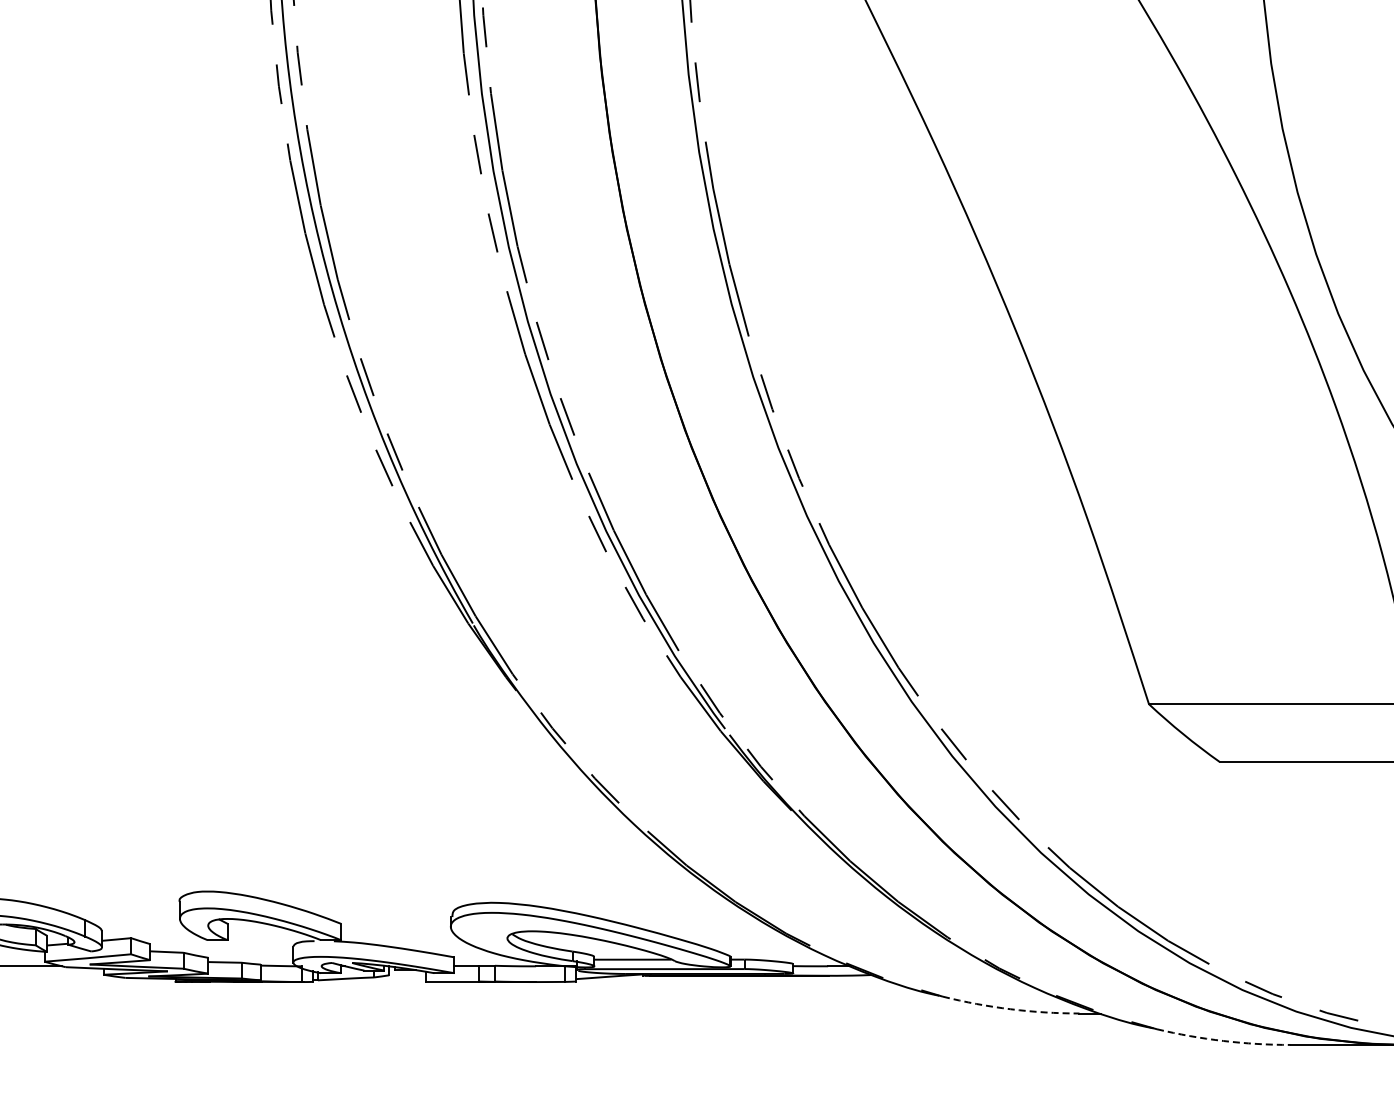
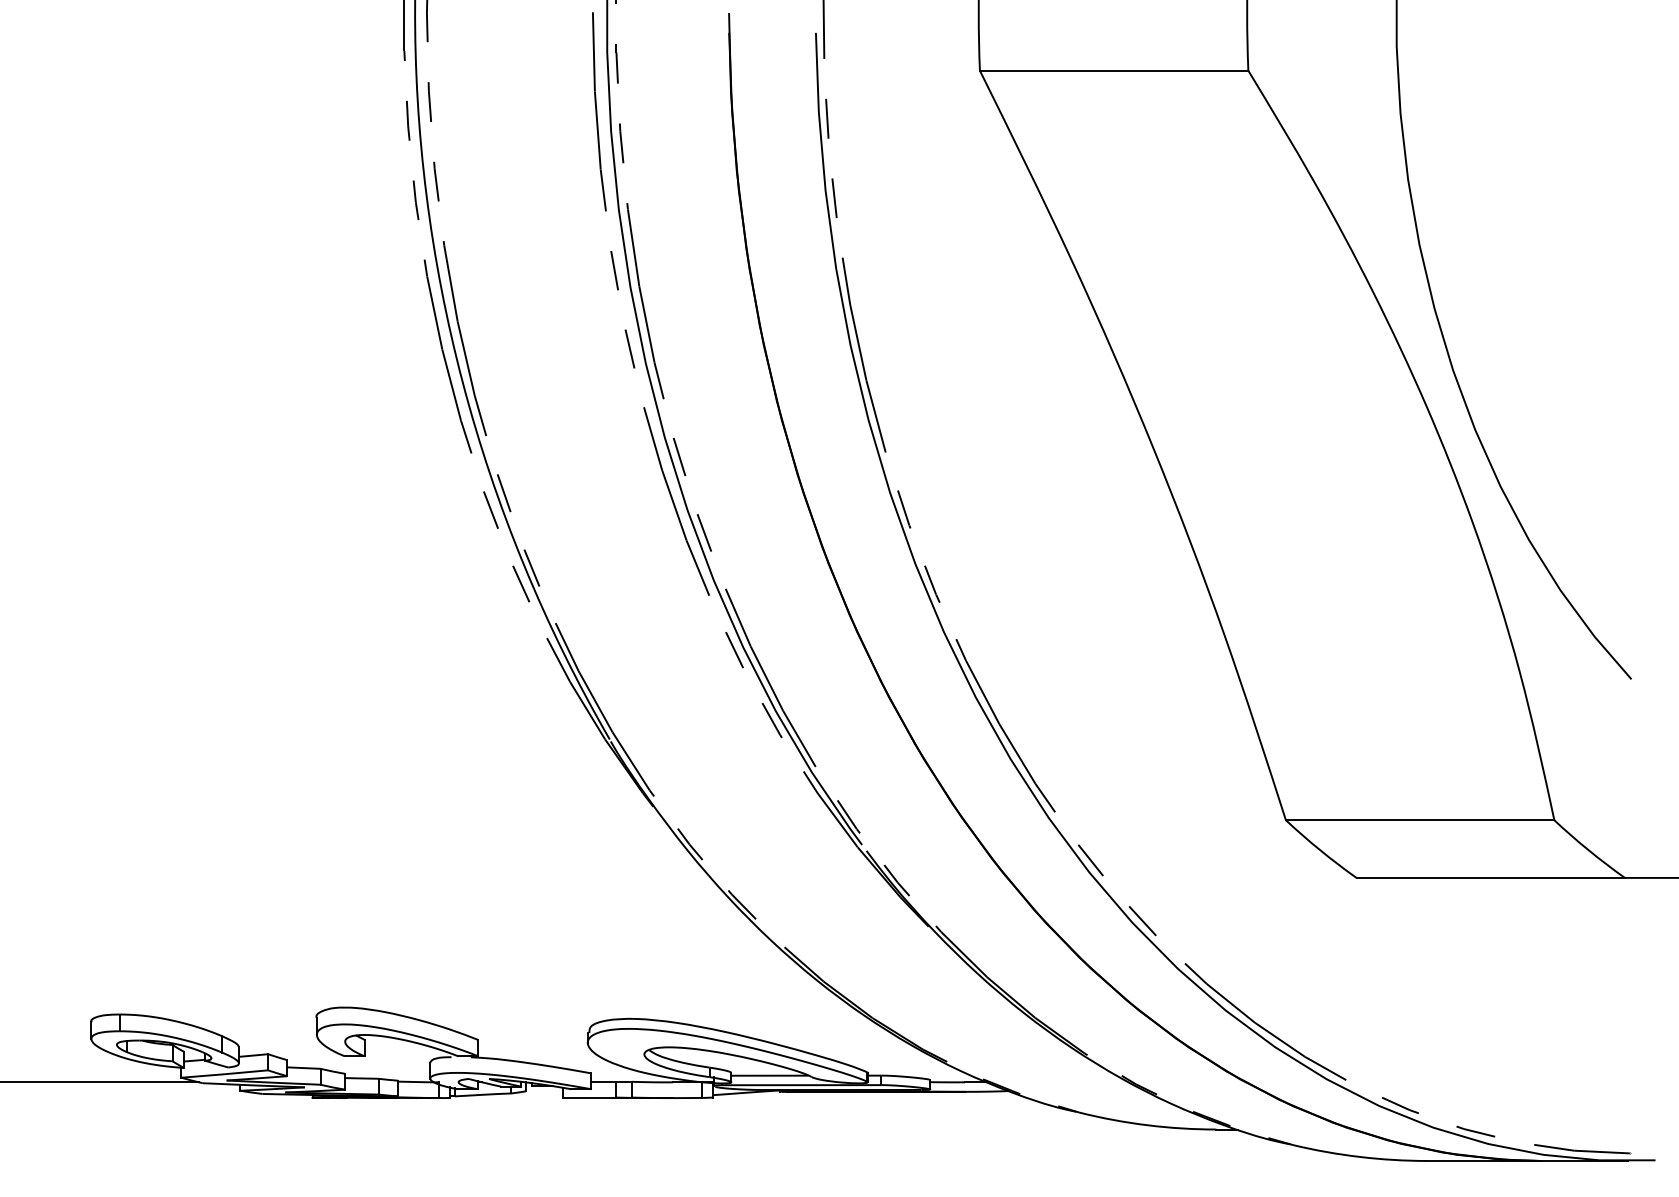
arc: (1010, 1009) -> (1147, 1125), dashed -> solid
arc: (1223, 1041) -> (1360, 1157), dashed -> solid

